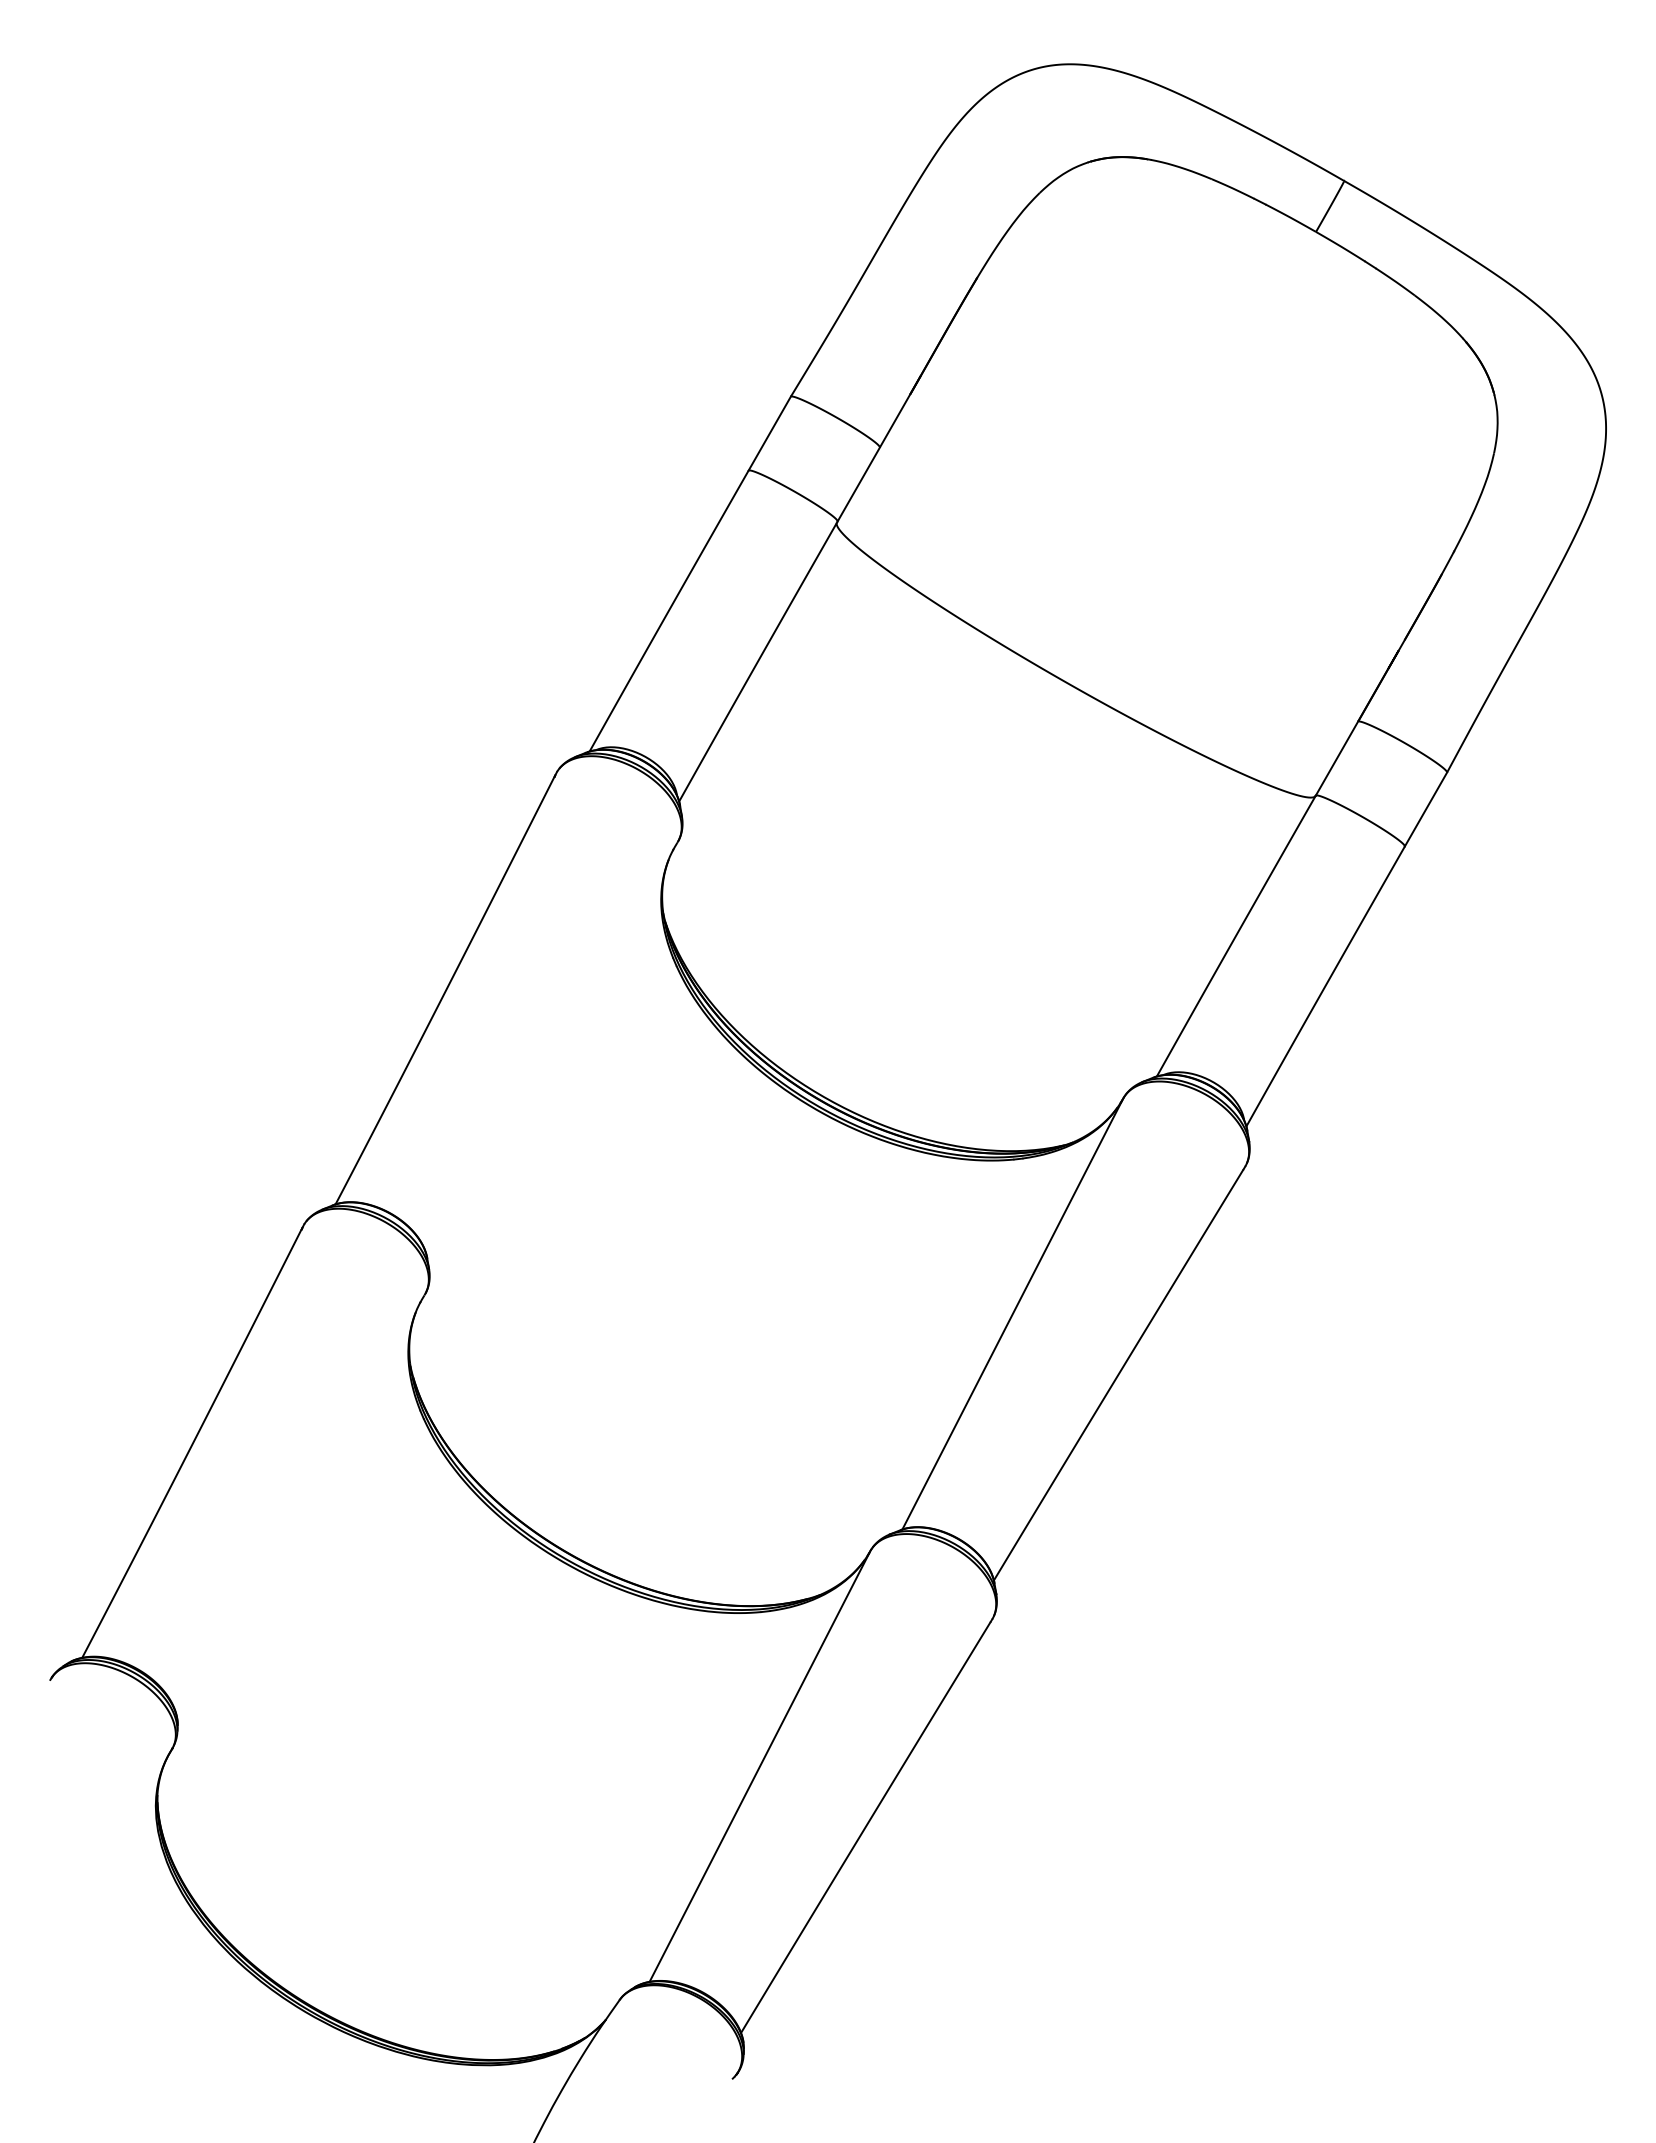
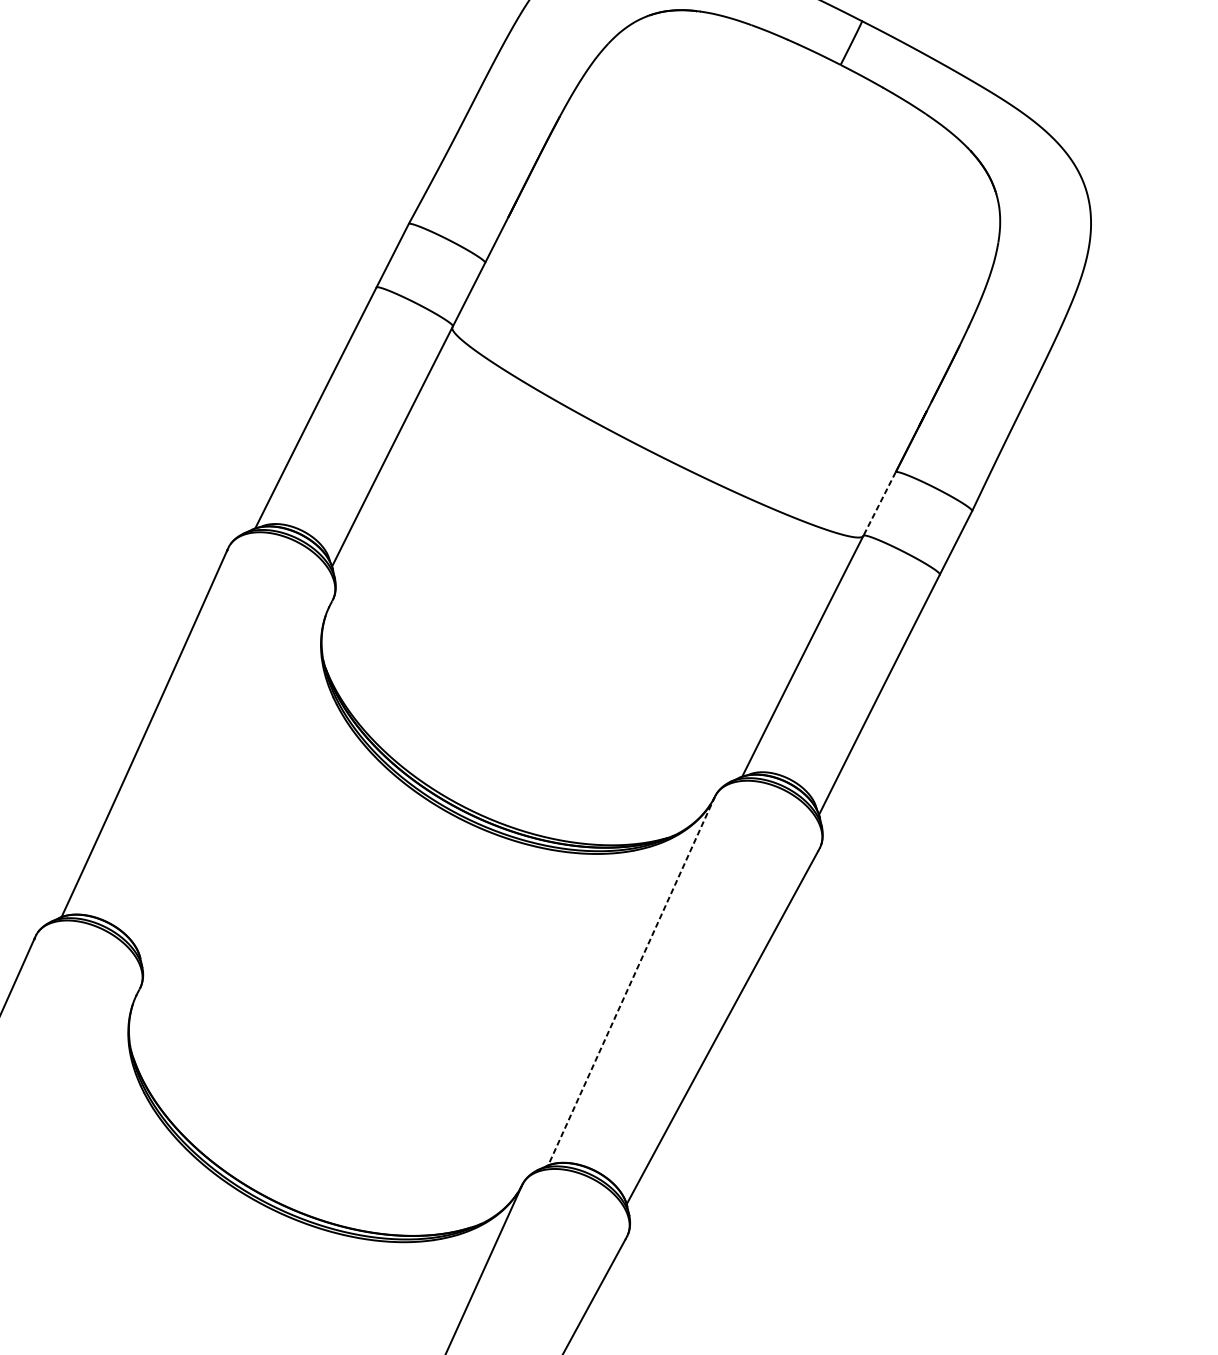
line: (1336, 758) -> (879, 503), solid -> dashed
line: (1012, 1314) -> (631, 981), solid -> dashed

